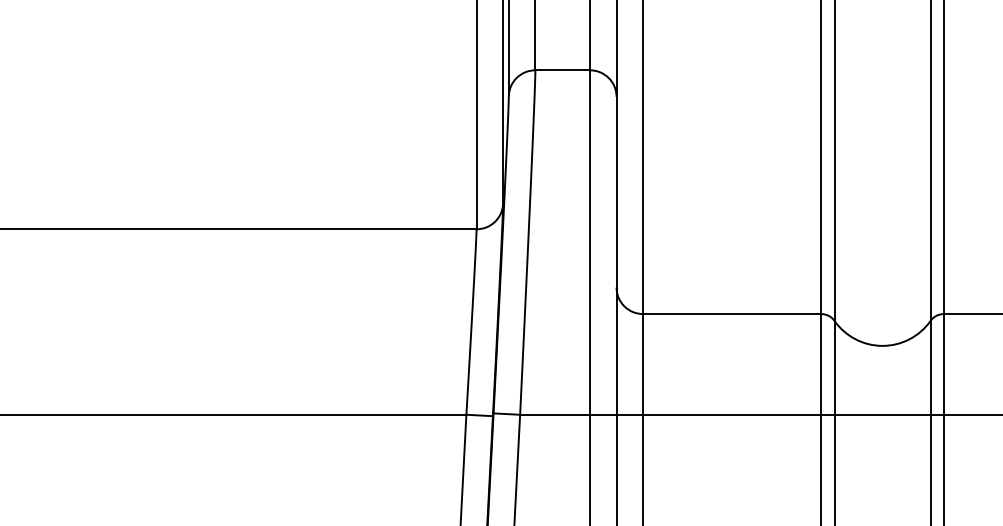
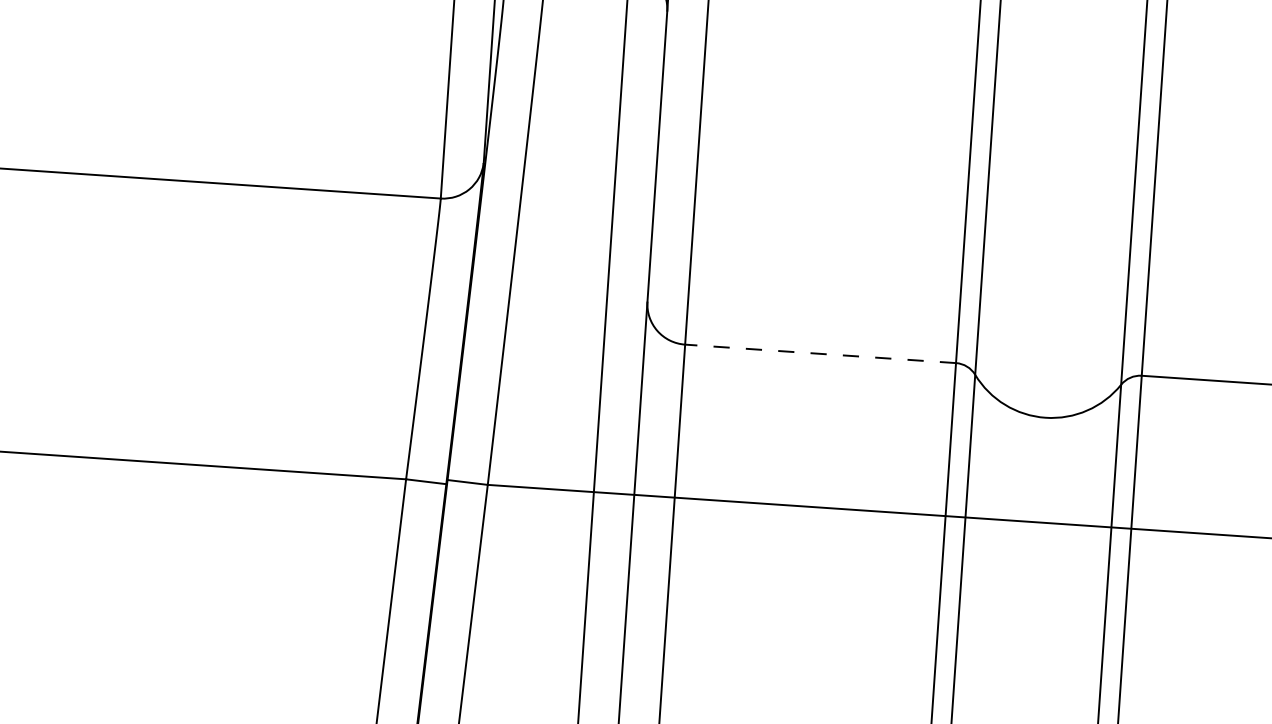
line: (731, 314) -> (819, 354), solid -> dashed

